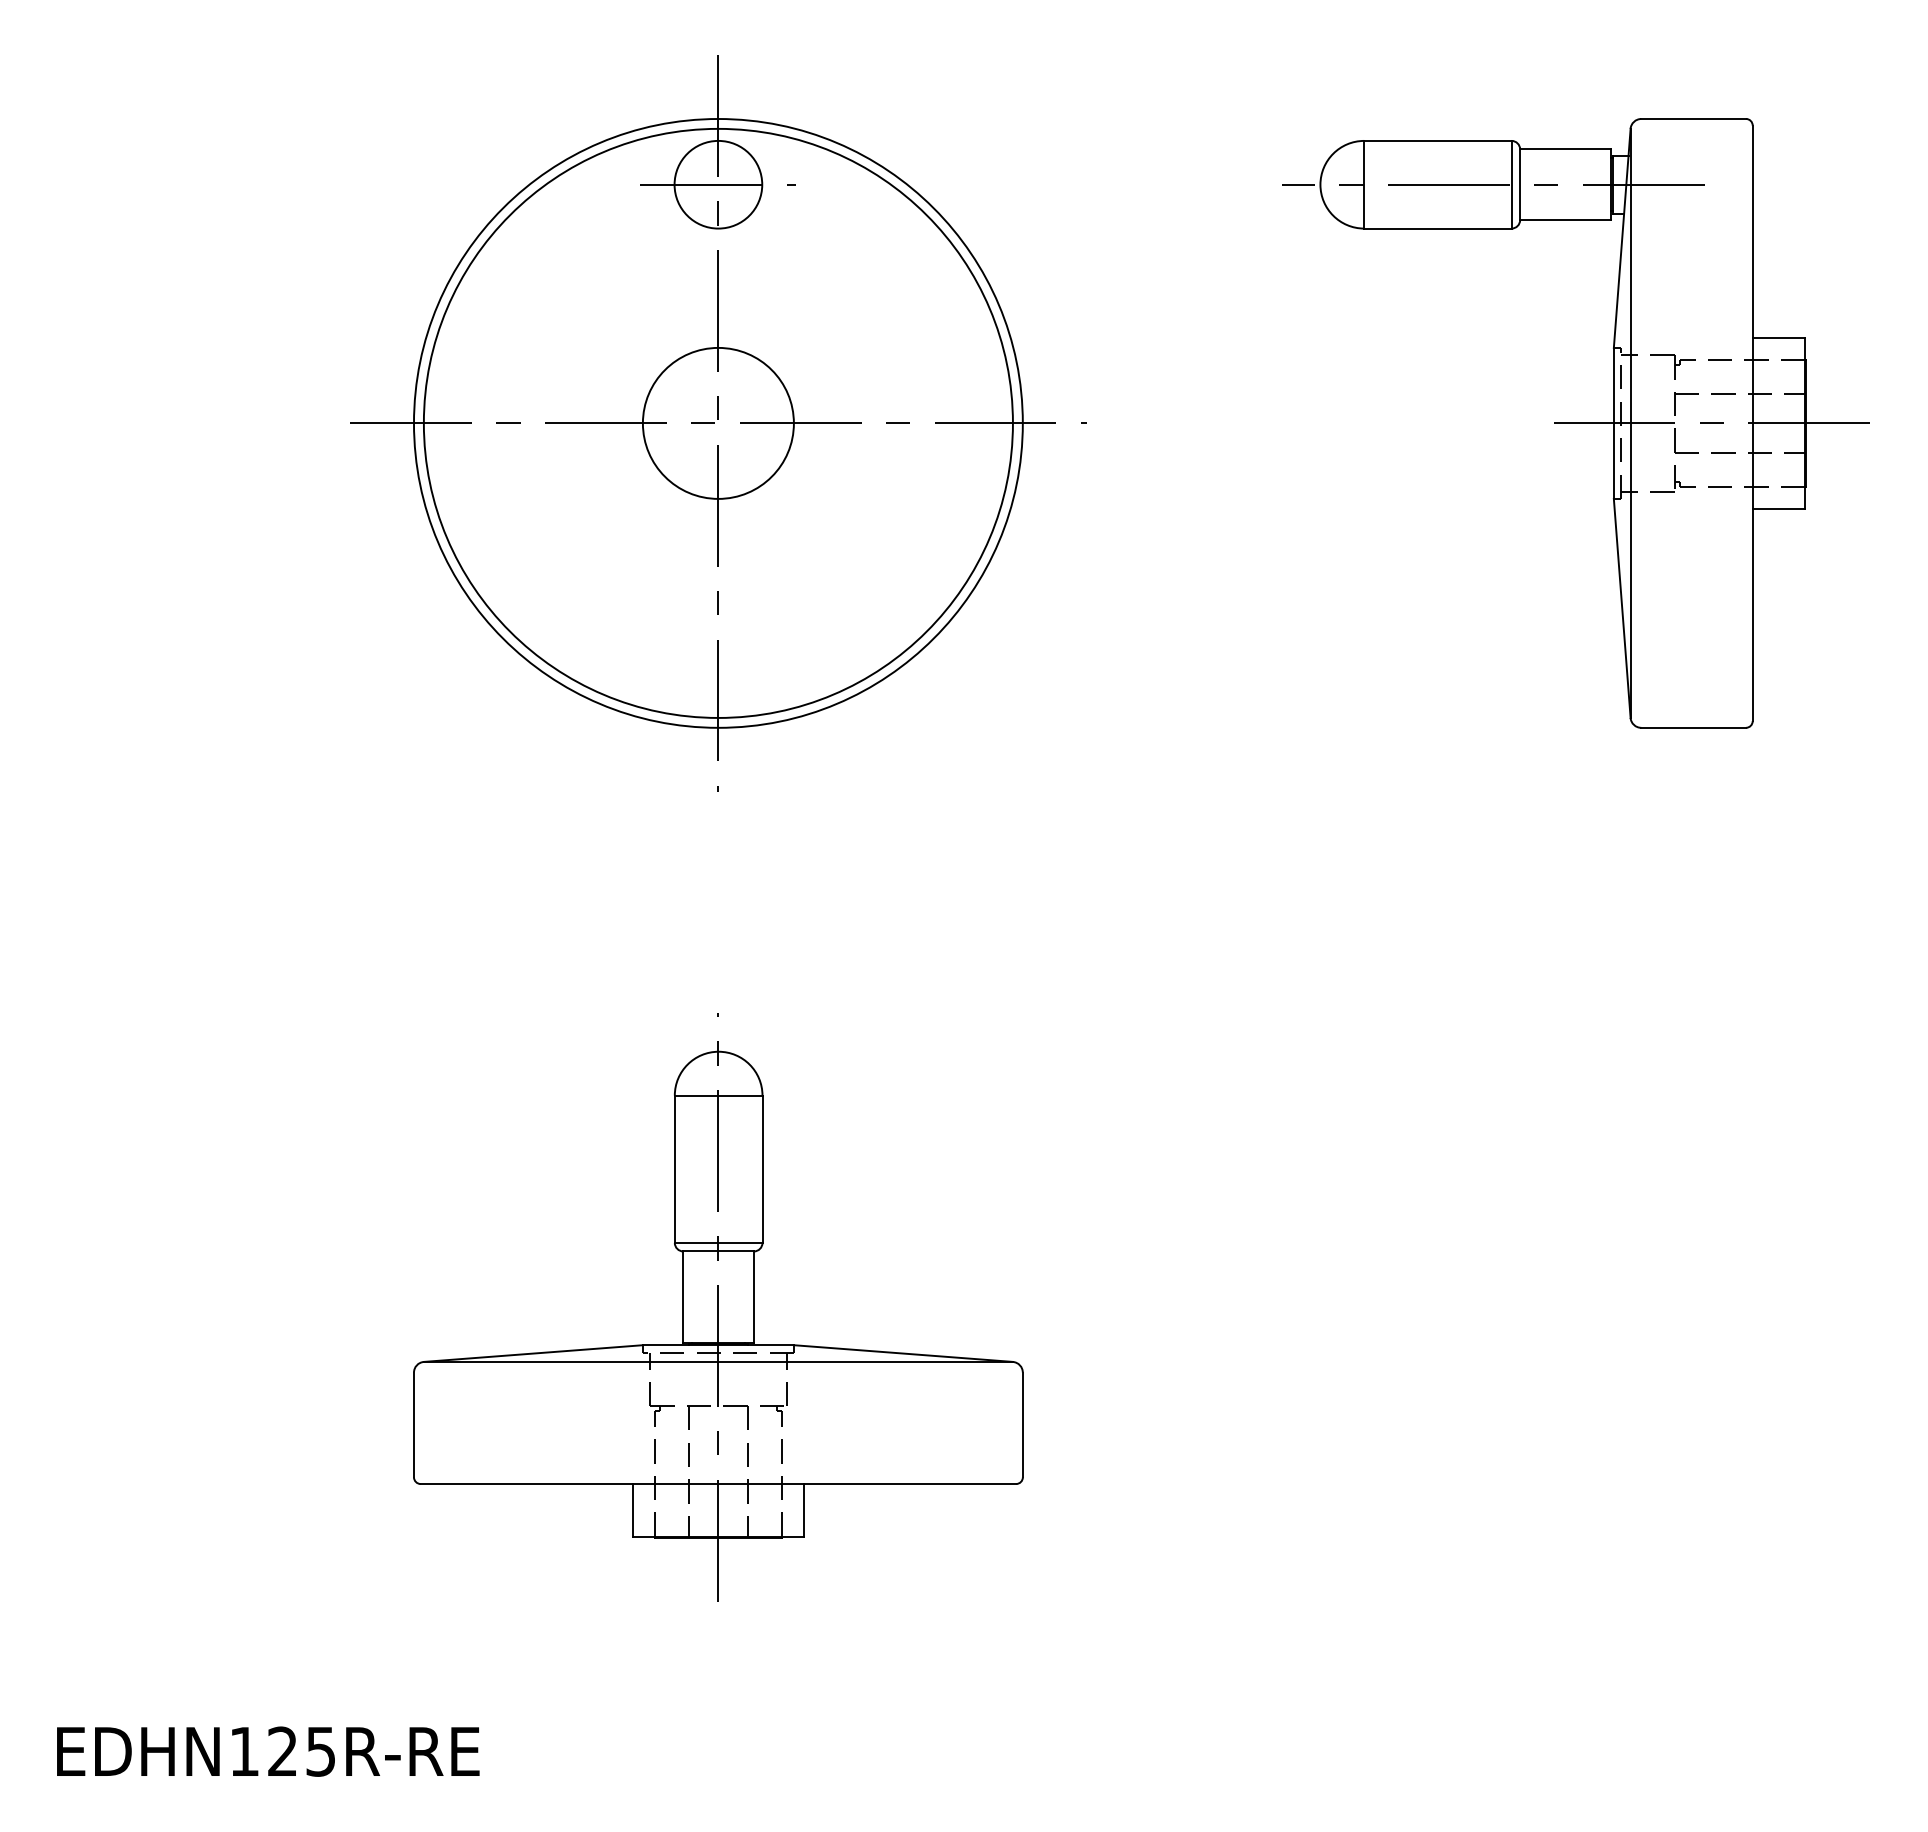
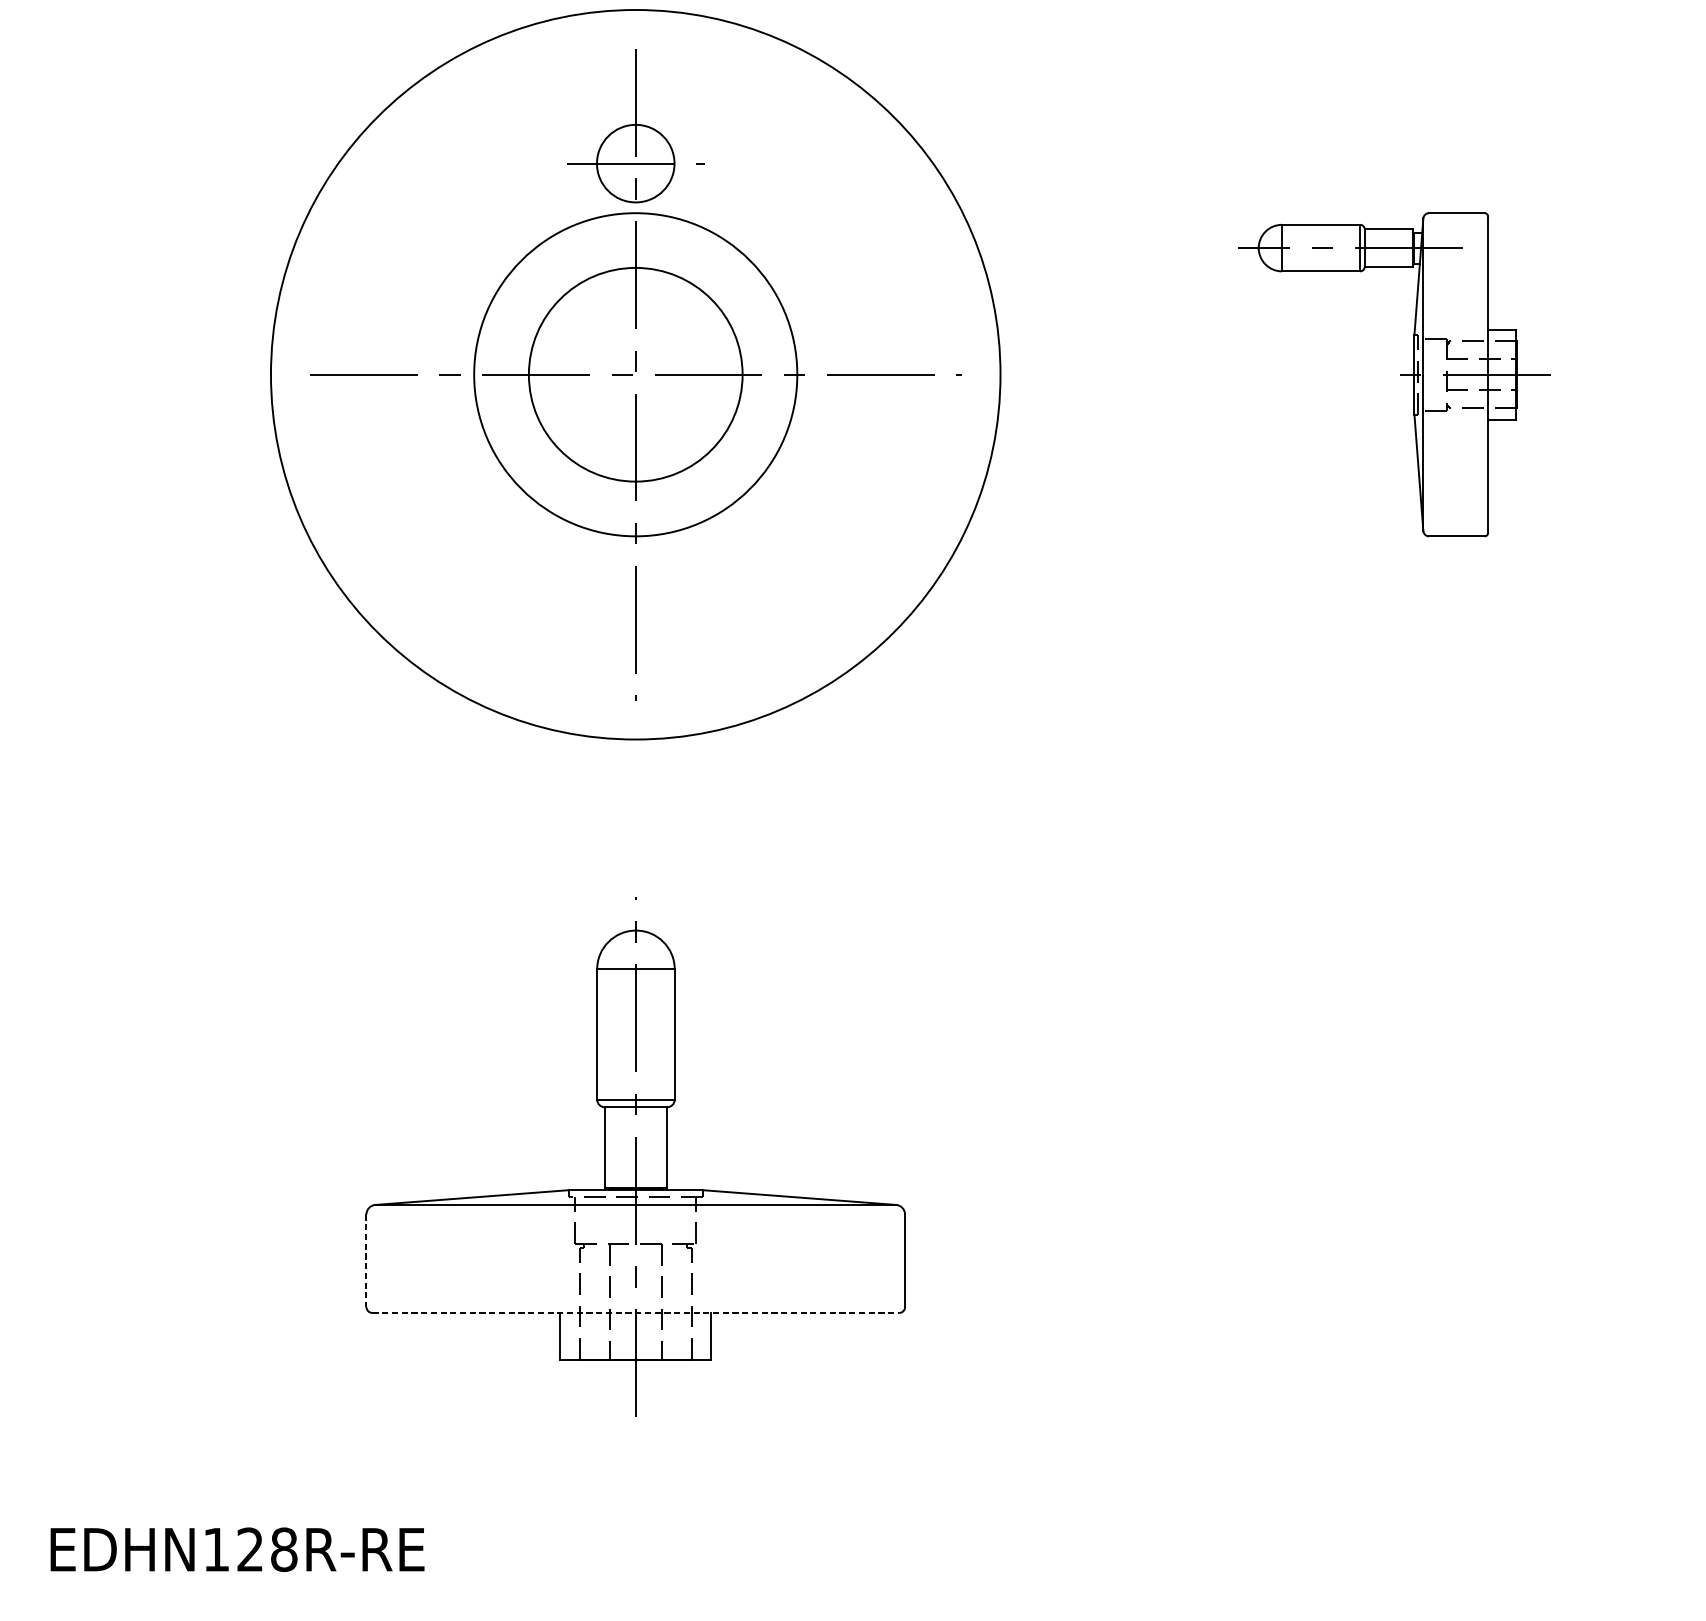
circle: (717, 422) -> (634, 373), size x1.4
circle: (717, 422) -> (634, 373), size x1.6
circle: (717, 423) -> (634, 374), size x0.6
part: (1575, 423) -> (1393, 374), size x0.6
line: (413, 1425) -> (366, 1261), solid -> dashed
line: (718, 1484) -> (635, 1313), solid -> dashed
text: (321, 1751) -> (284, 1549), EDHN125R-RE -> EDHN128R-RE

